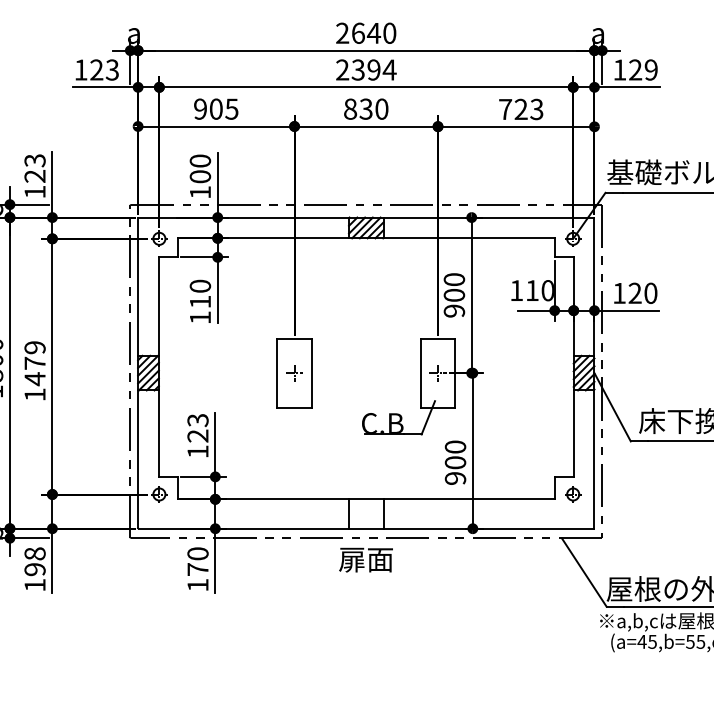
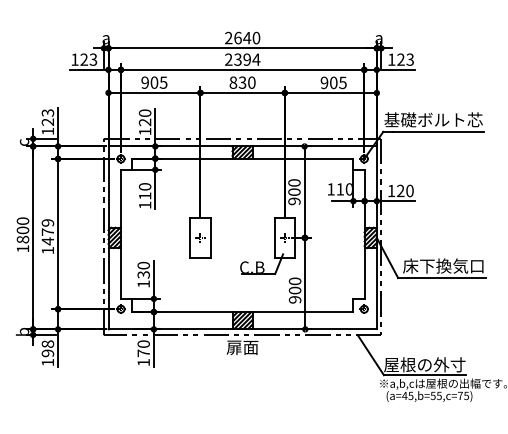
text: (650, 69) -> (409, 59), 129 -> 123
text: (520, 108) -> (333, 82), 723 -> 905
text: (201, 176) -> (145, 122), 100 -> 120
text: (197, 426) -> (143, 269), 123 -> 130
hatch: (366, 513) -> (242, 320), added

